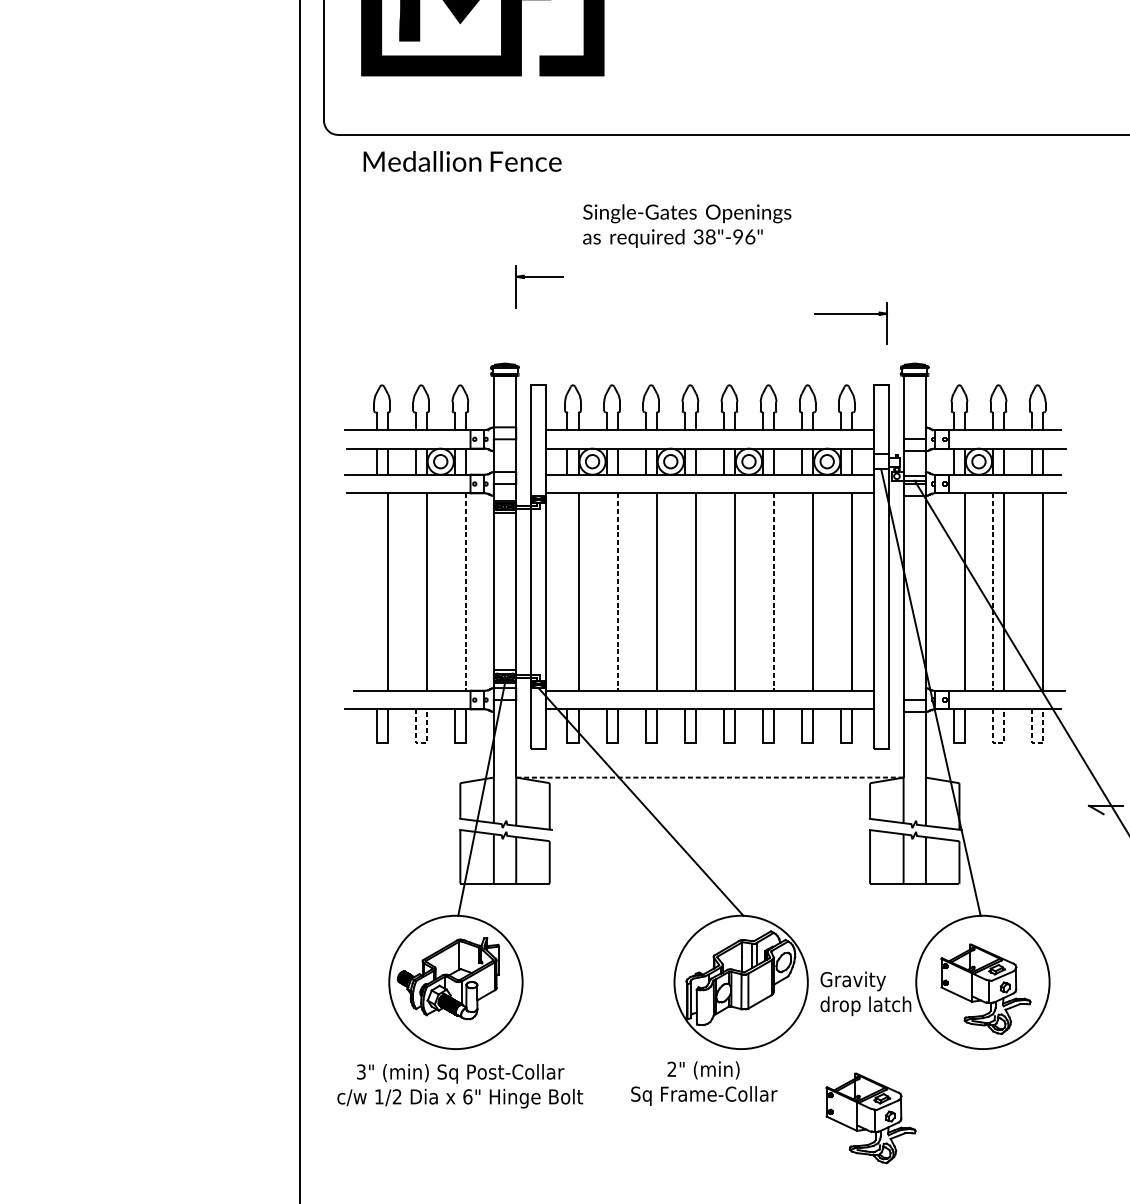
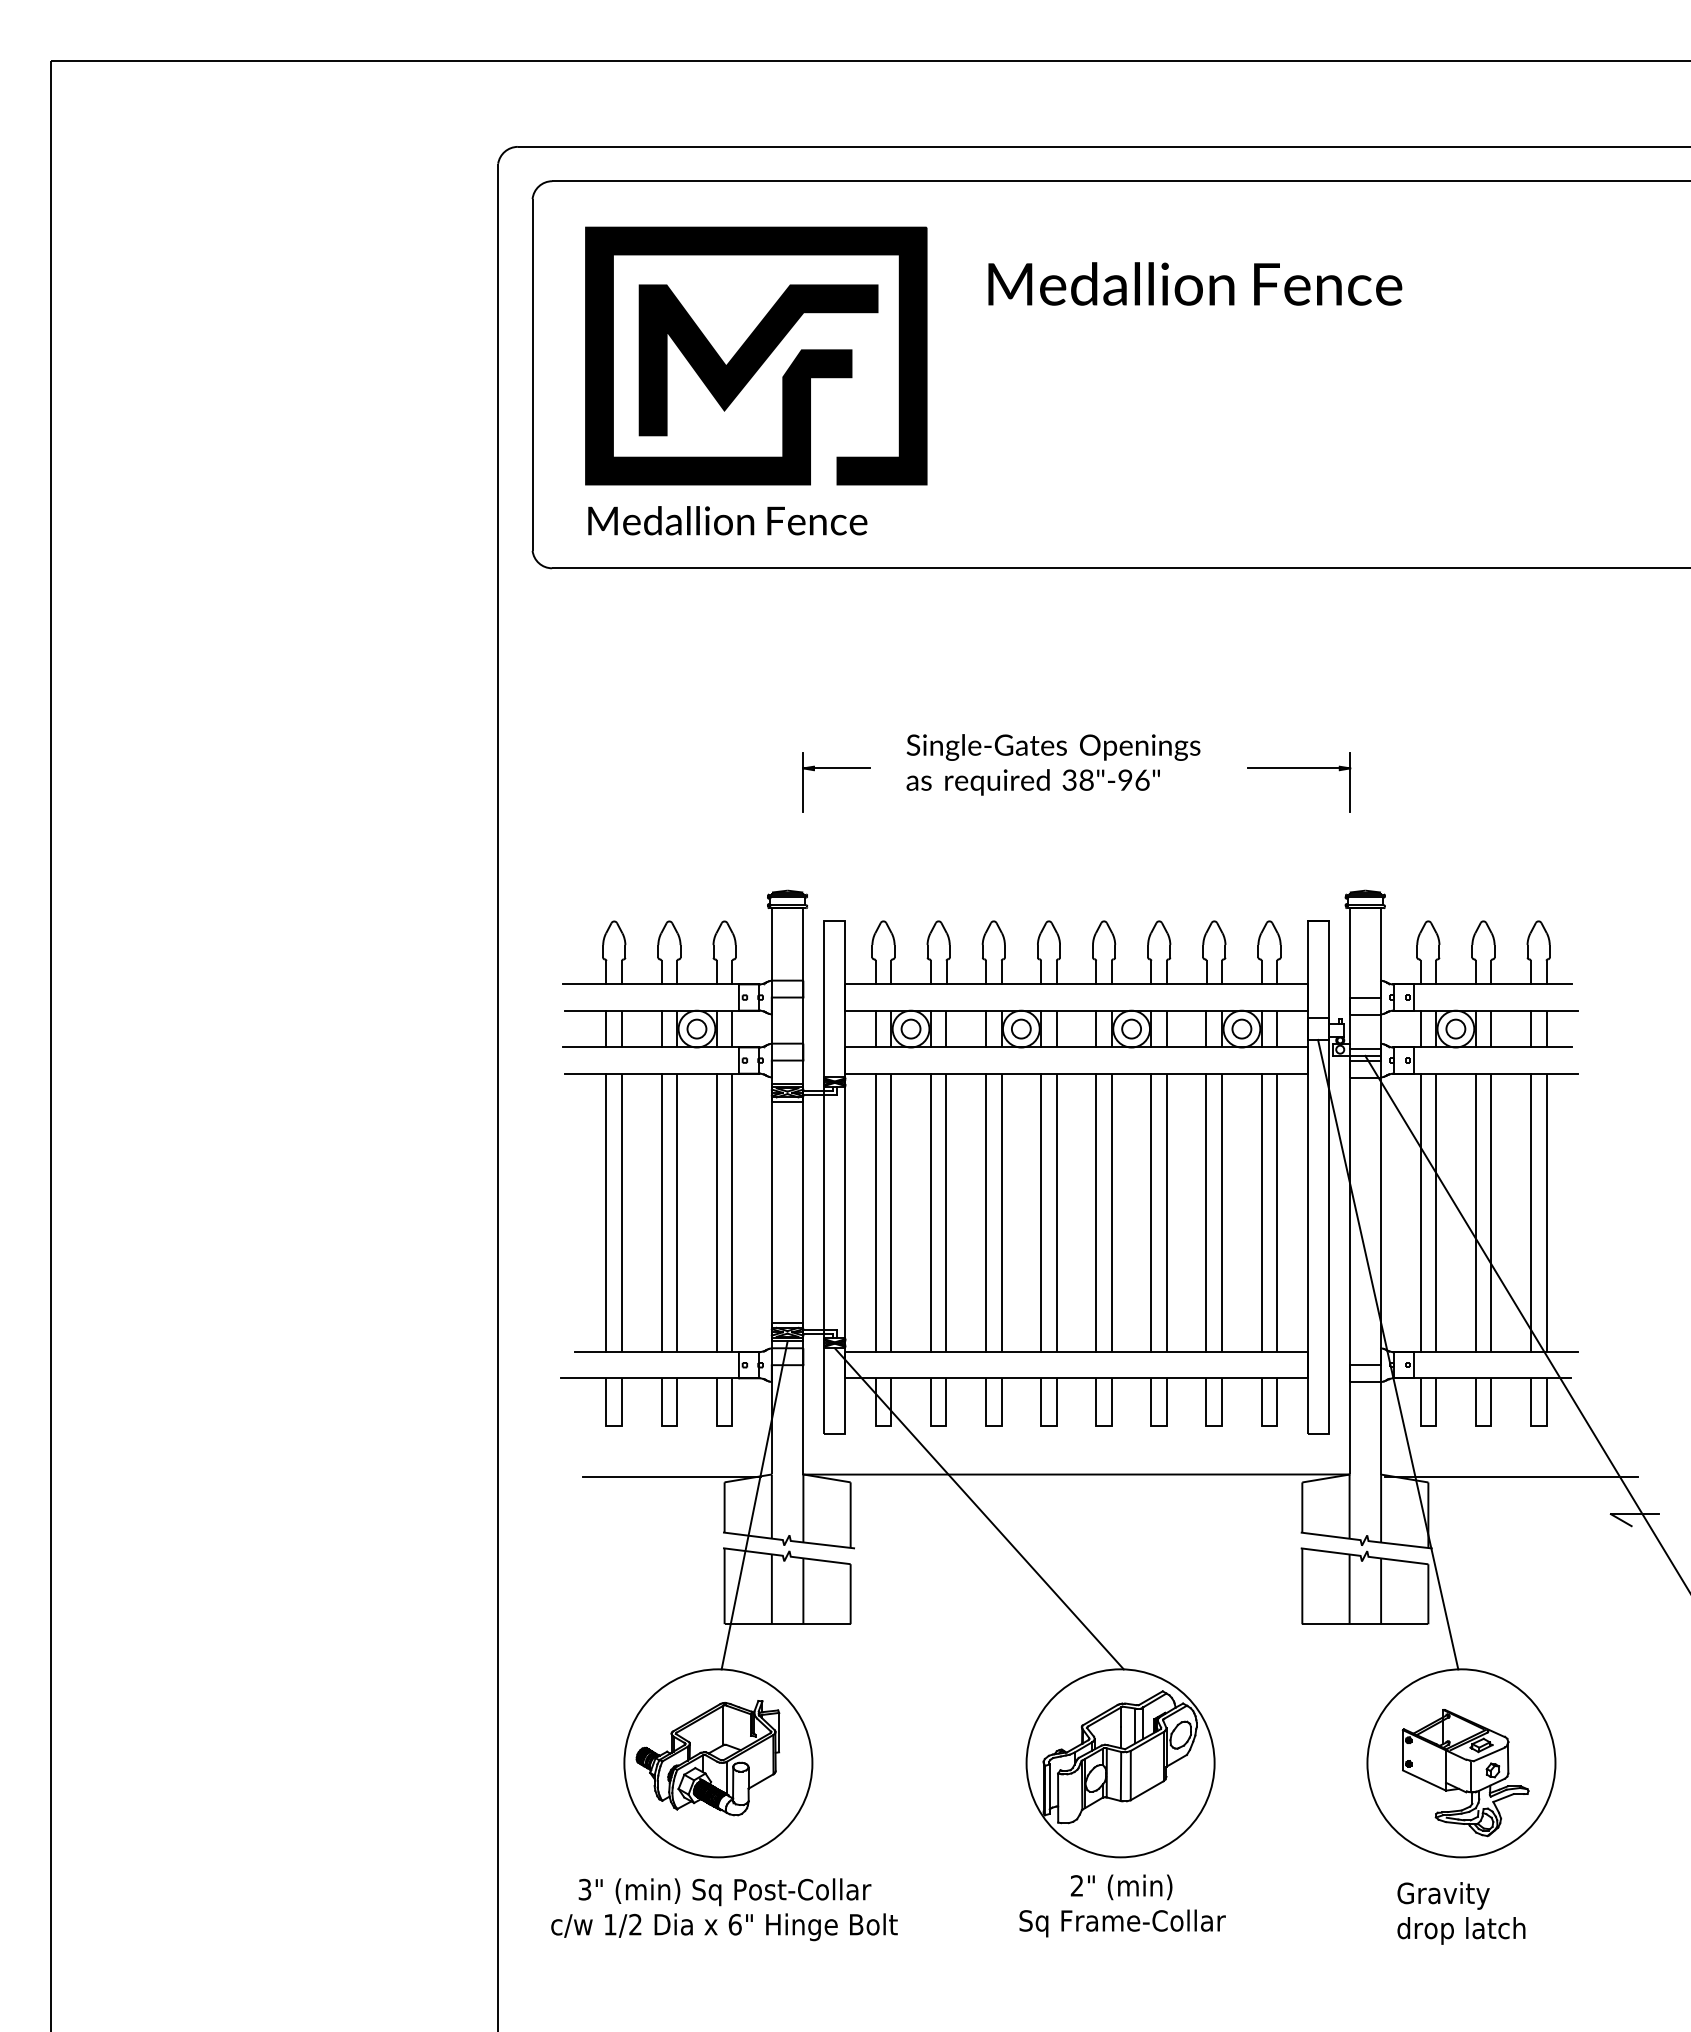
text: (462, 161) -> (727, 520), moved
text: (687, 225) -> (1053, 764), moved
part: (851, 313) -> (1299, 768), moved
line: (376, 591) -> (606, 1212), added
line: (415, 591) -> (661, 1212), added
line: (454, 591) -> (716, 1212), added
line: (567, 591) -> (875, 1212), added
line: (606, 591) -> (930, 1212), added
line: (645, 591) -> (985, 1212), added
line: (684, 591) -> (1040, 1212), added
line: (724, 591) -> (1096, 1212), added
line: (763, 591) -> (1151, 1212), added
line: (802, 591) -> (1206, 1212), added
line: (841, 591) -> (1261, 1212), added
line: (953, 591) -> (1420, 1212), added
line: (1031, 591) -> (1530, 1212), added
line: (465, 592) -> (732, 1213), dashed -> solid
line: (617, 592) -> (946, 1213), dashed -> solid
line: (774, 592) -> (1167, 1213), dashed -> solid
line: (992, 592) -> (1475, 1213), dashed -> solid
line: (421, 742) -> (669, 1425), dashed -> solid
line: (998, 742) -> (1483, 1425), dashed -> solid
line: (1037, 742) -> (1538, 1425), dashed -> solid
line: (709, 777) -> (1075, 1474), dashed -> solid
line: (423, 779) -> (672, 1477), added
line: (1018, 779) -> (1511, 1477), added
text: (865, 993) -> (1461, 1913), moved
text: (704, 1083) -> (1122, 1905), moved
part: (870, 1118) -> (1303, 1955), removed

